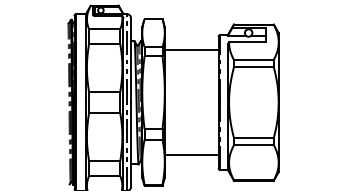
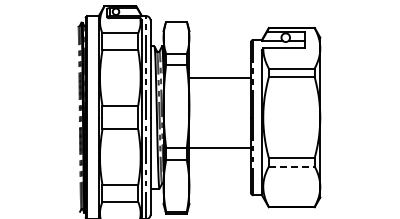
line: (191, 50) -> (220, 78), moved
line: (253, 145) -> (291, 166), solid -> dashed
line: (191, 155) -> (220, 148), moved

